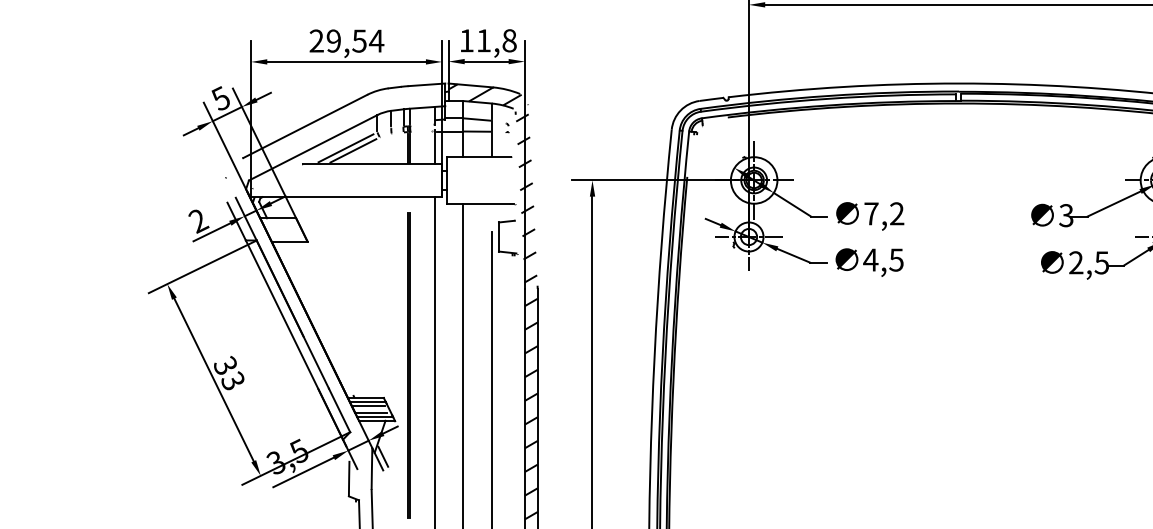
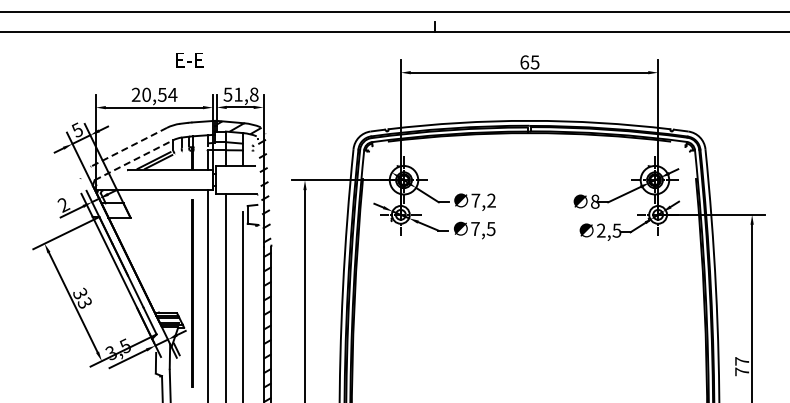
text: (333, 40) -> (146, 94), 29,54 -> 20,54
text: (465, 40) -> (227, 94), 11,8 -> 51,8
line: (305, 127) -> (129, 147), solid -> dashed
line: (314, 148) -> (134, 160), solid -> dashed
text: (1066, 215) -> (595, 201), 3 -> 8
text: (870, 259) -> (475, 228), 4,5 -> 7,5

